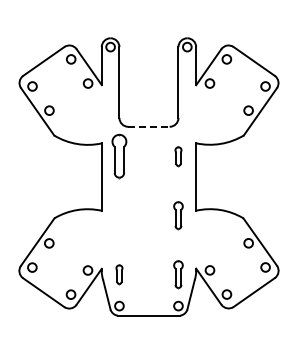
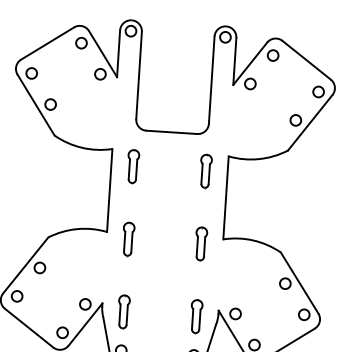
line: (148, 126) -> (171, 131), dashed -> solid
part: (119, 156) -> (133, 166), size x0.62
part: (178, 156) -> (205, 171), size x1.43
part: (119, 215) -> (128, 239), added
part: (119, 274) -> (123, 311), size x1.43

